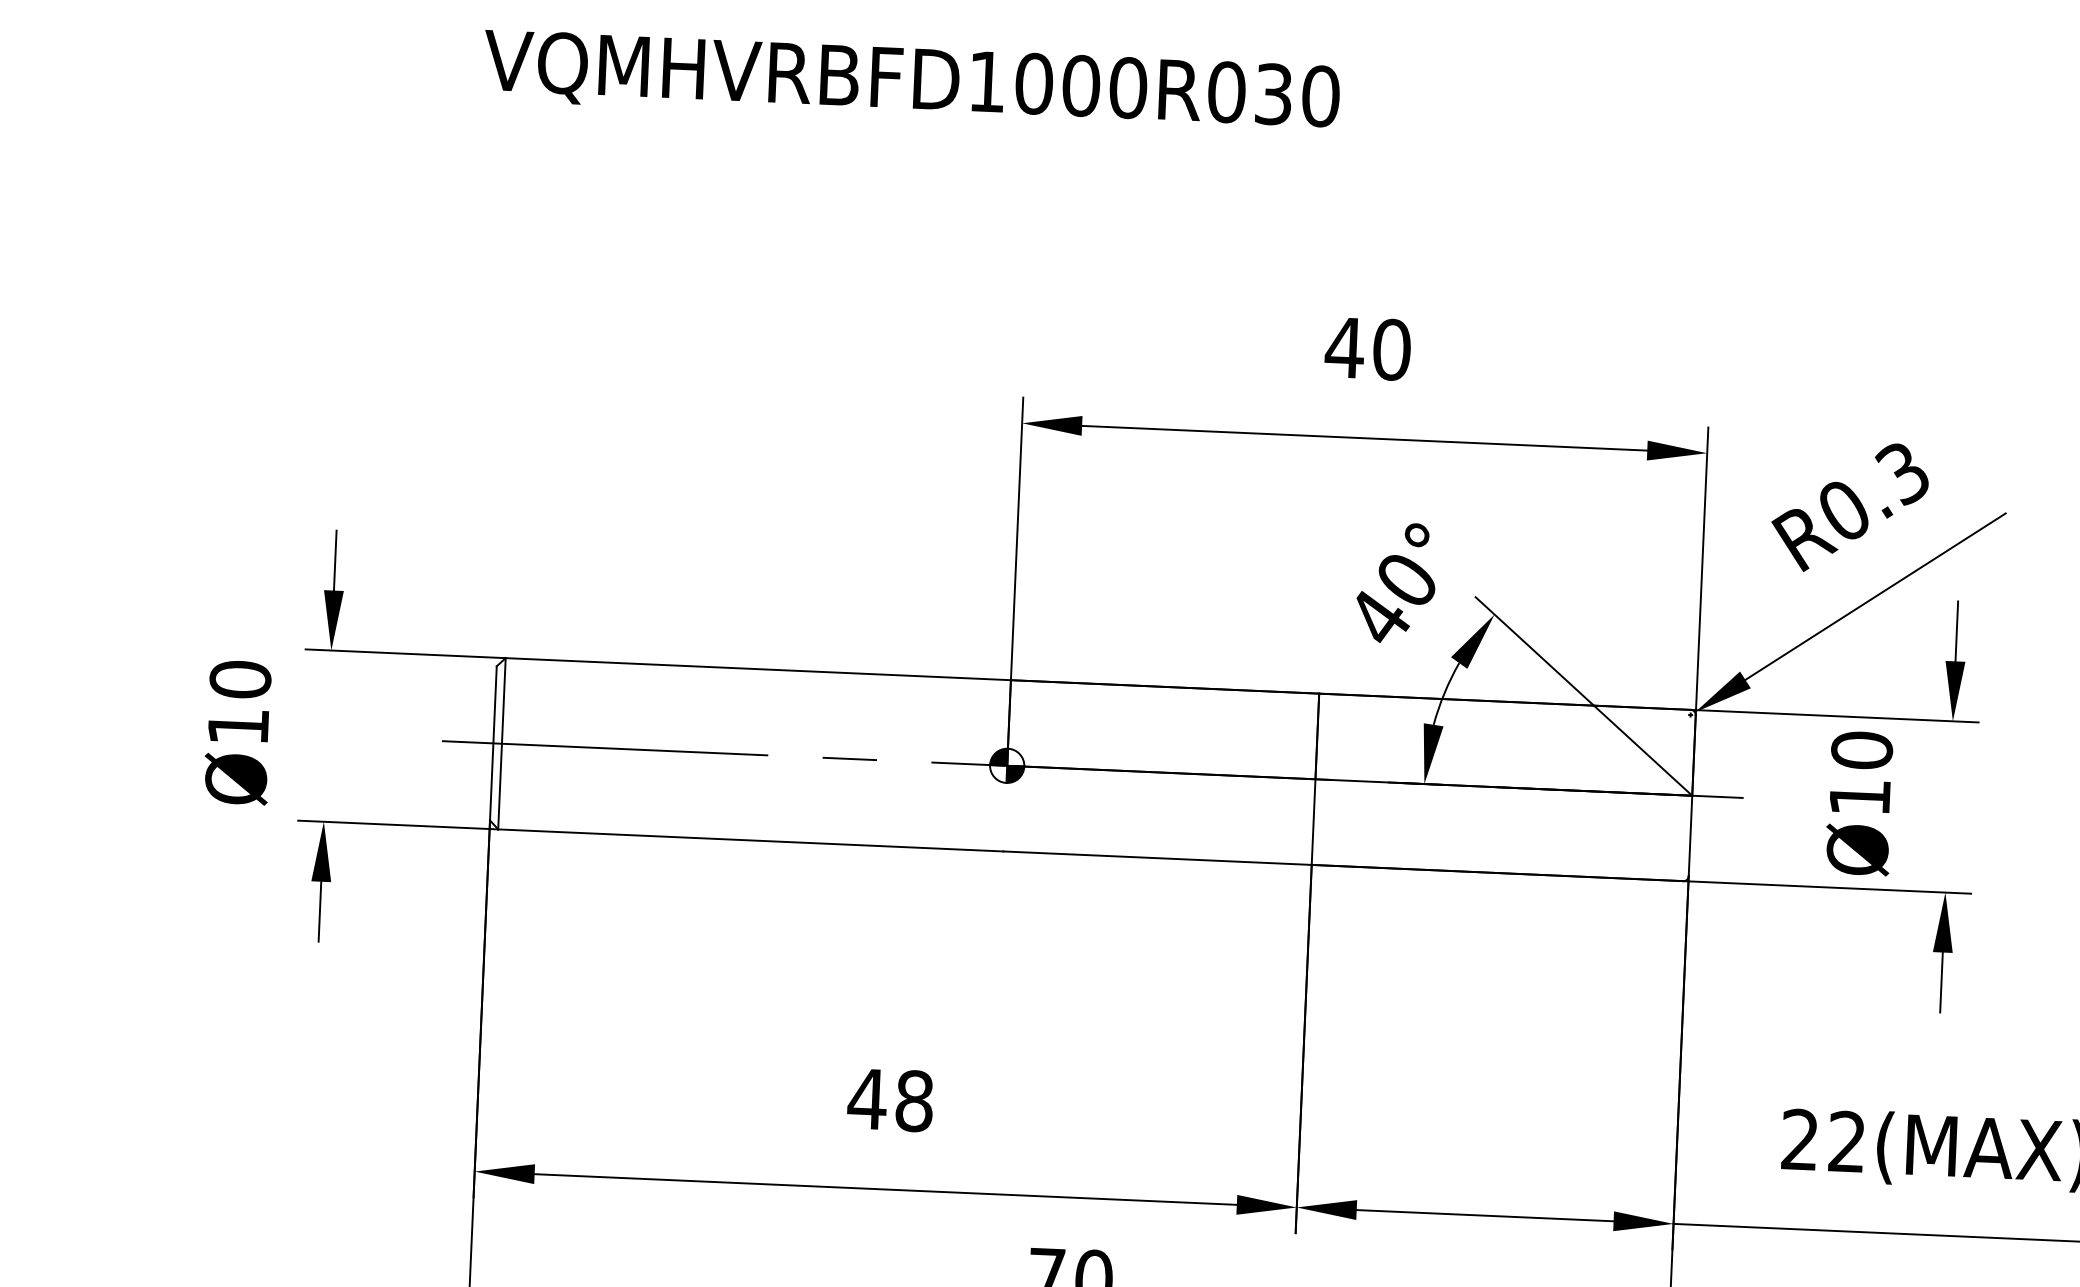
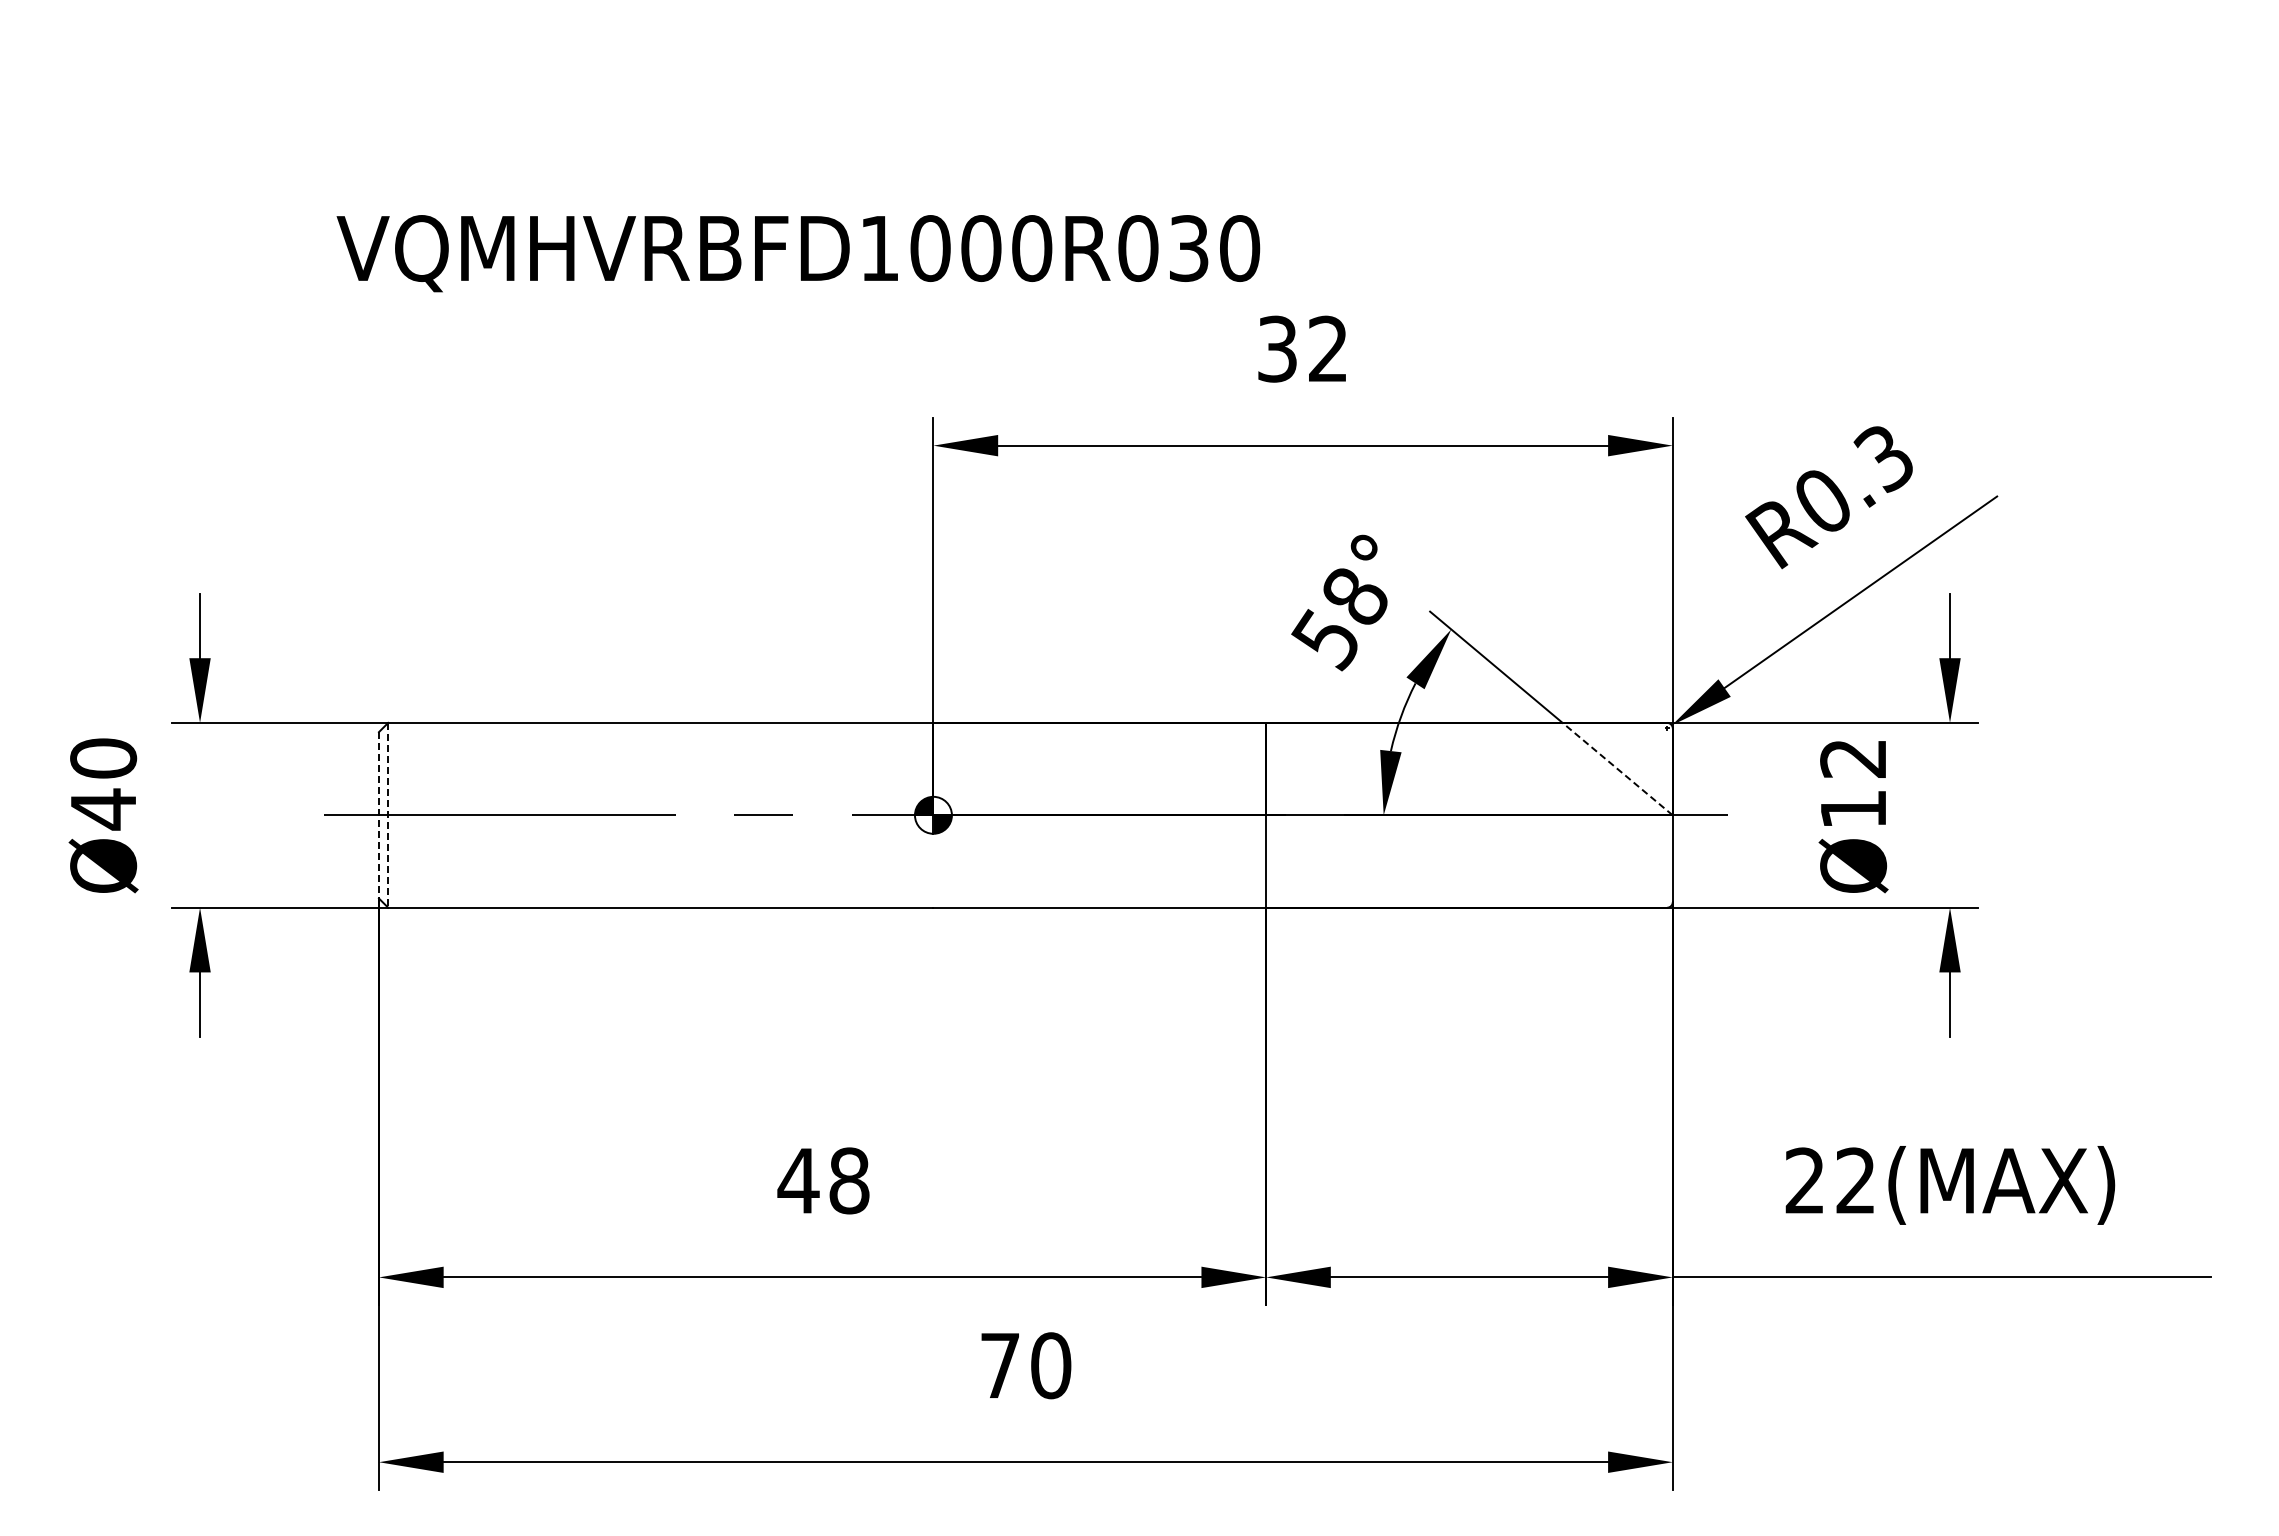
text: (911, 83) -> (798, 253), moved
text: (1368, 348) -> (1302, 348), 40 -> 32
text: (1391, 600) -> (1339, 619), 40° -> 58°
text: (238, 726) -> (103, 809), Ø10 -> Ø40
line: (492, 743) -> (378, 815), solid -> dashed
line: (502, 743) -> (388, 815), solid -> dashed
text: (1862, 750) -> (1853, 758), Ø10 -> Ø12
line: (1642, 751) -> (1617, 769), solid -> dashed

